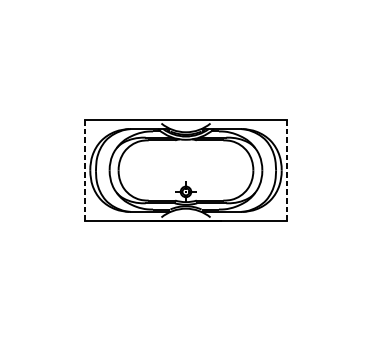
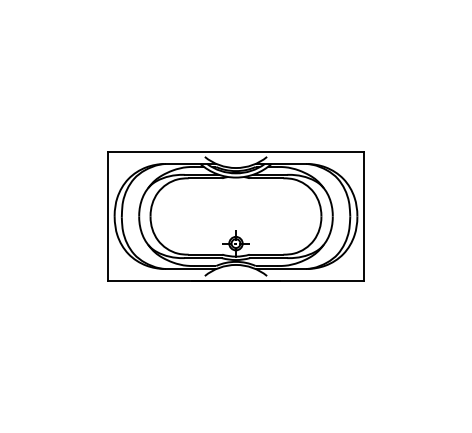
line: (85, 170) -> (108, 216), dashed -> solid
line: (286, 170) -> (363, 216), dashed -> solid

